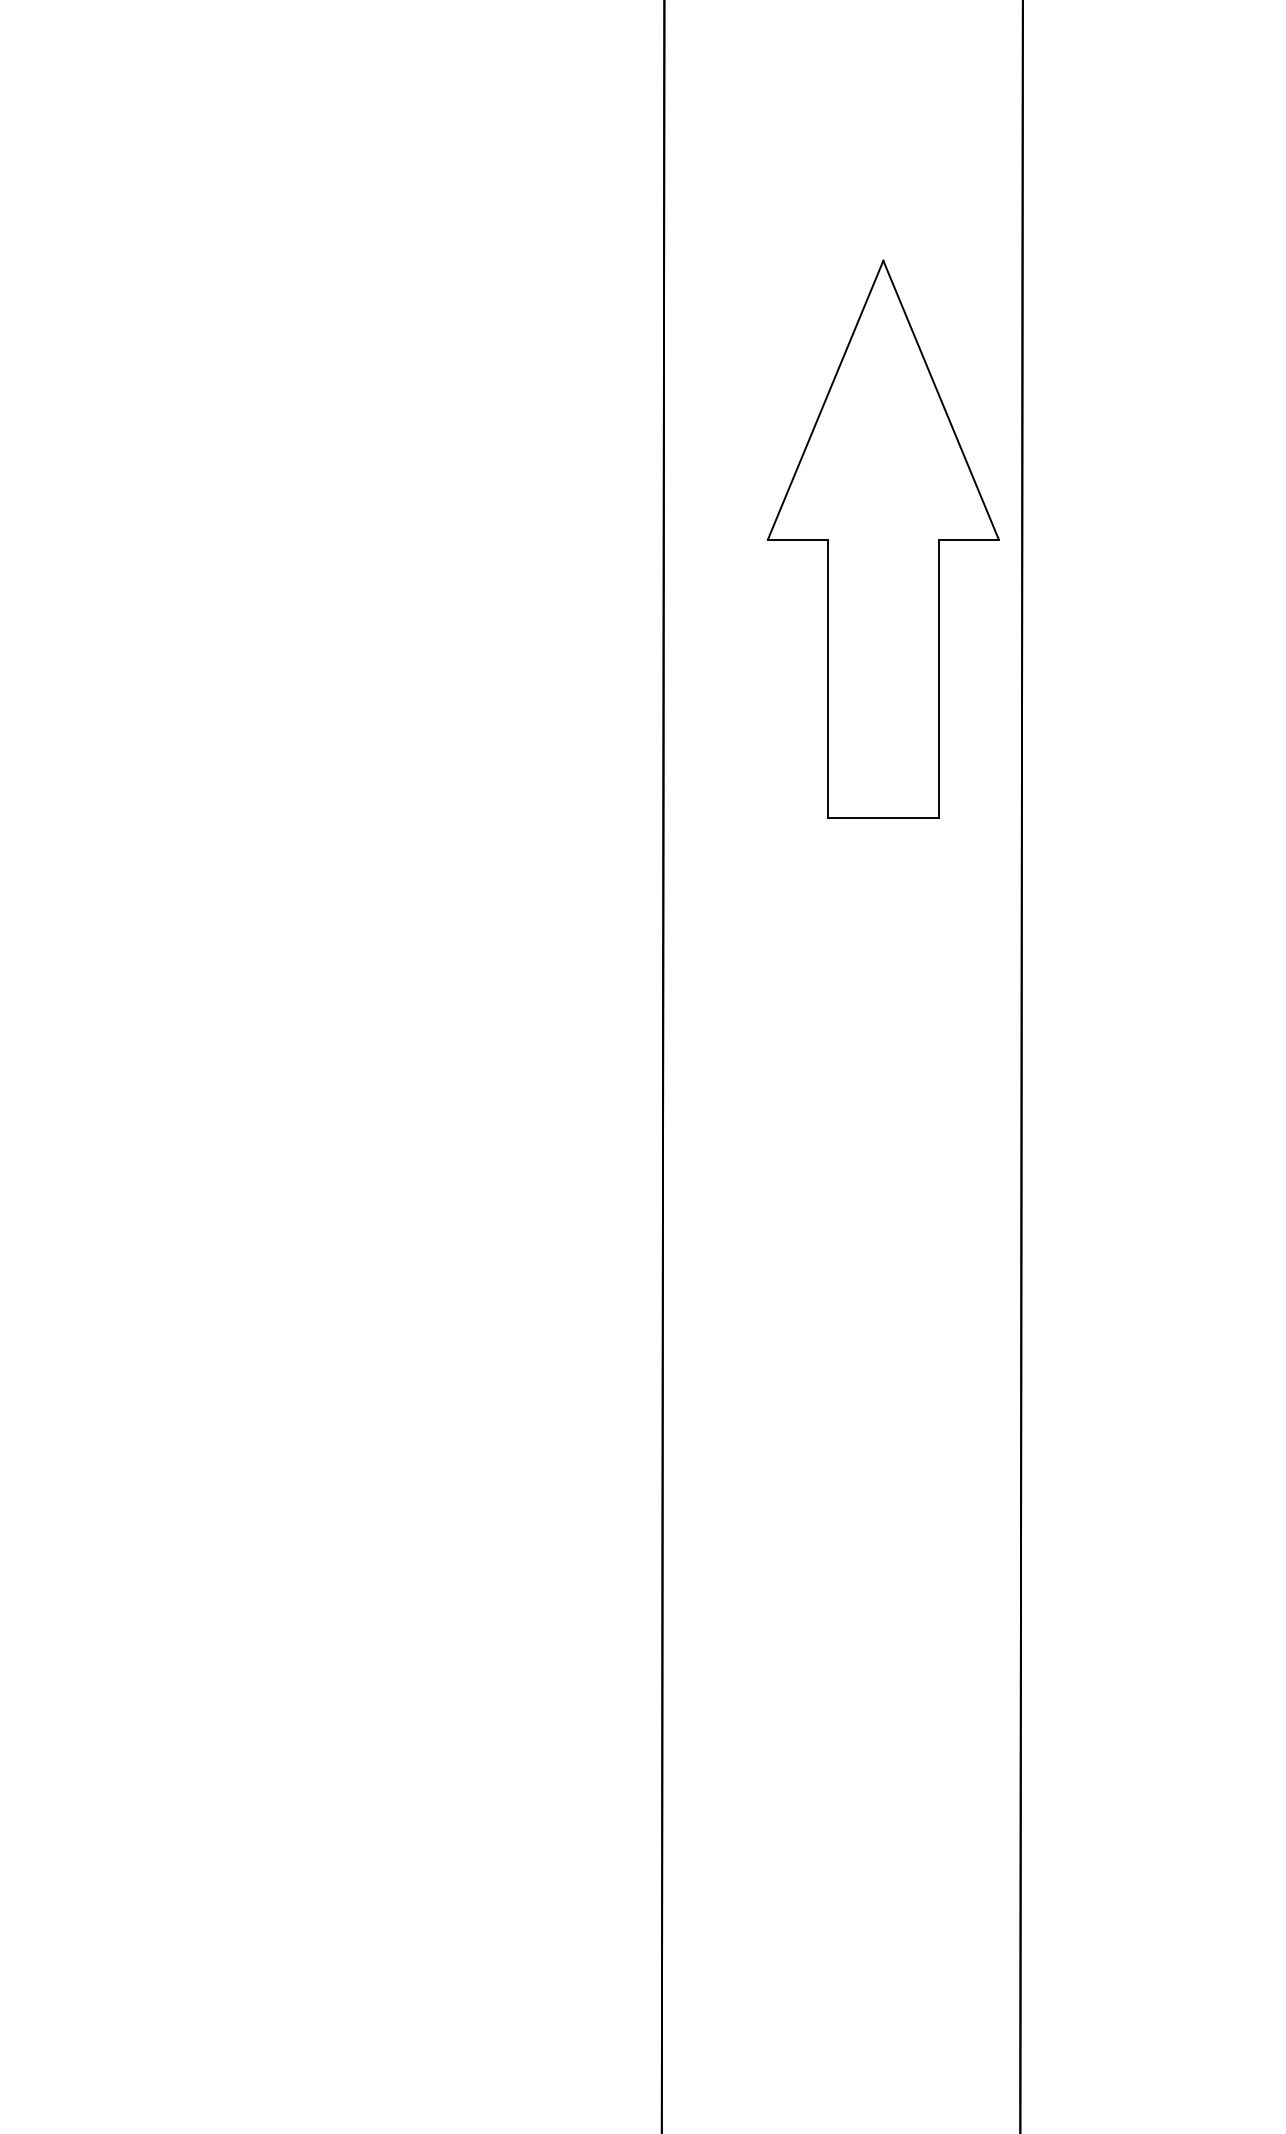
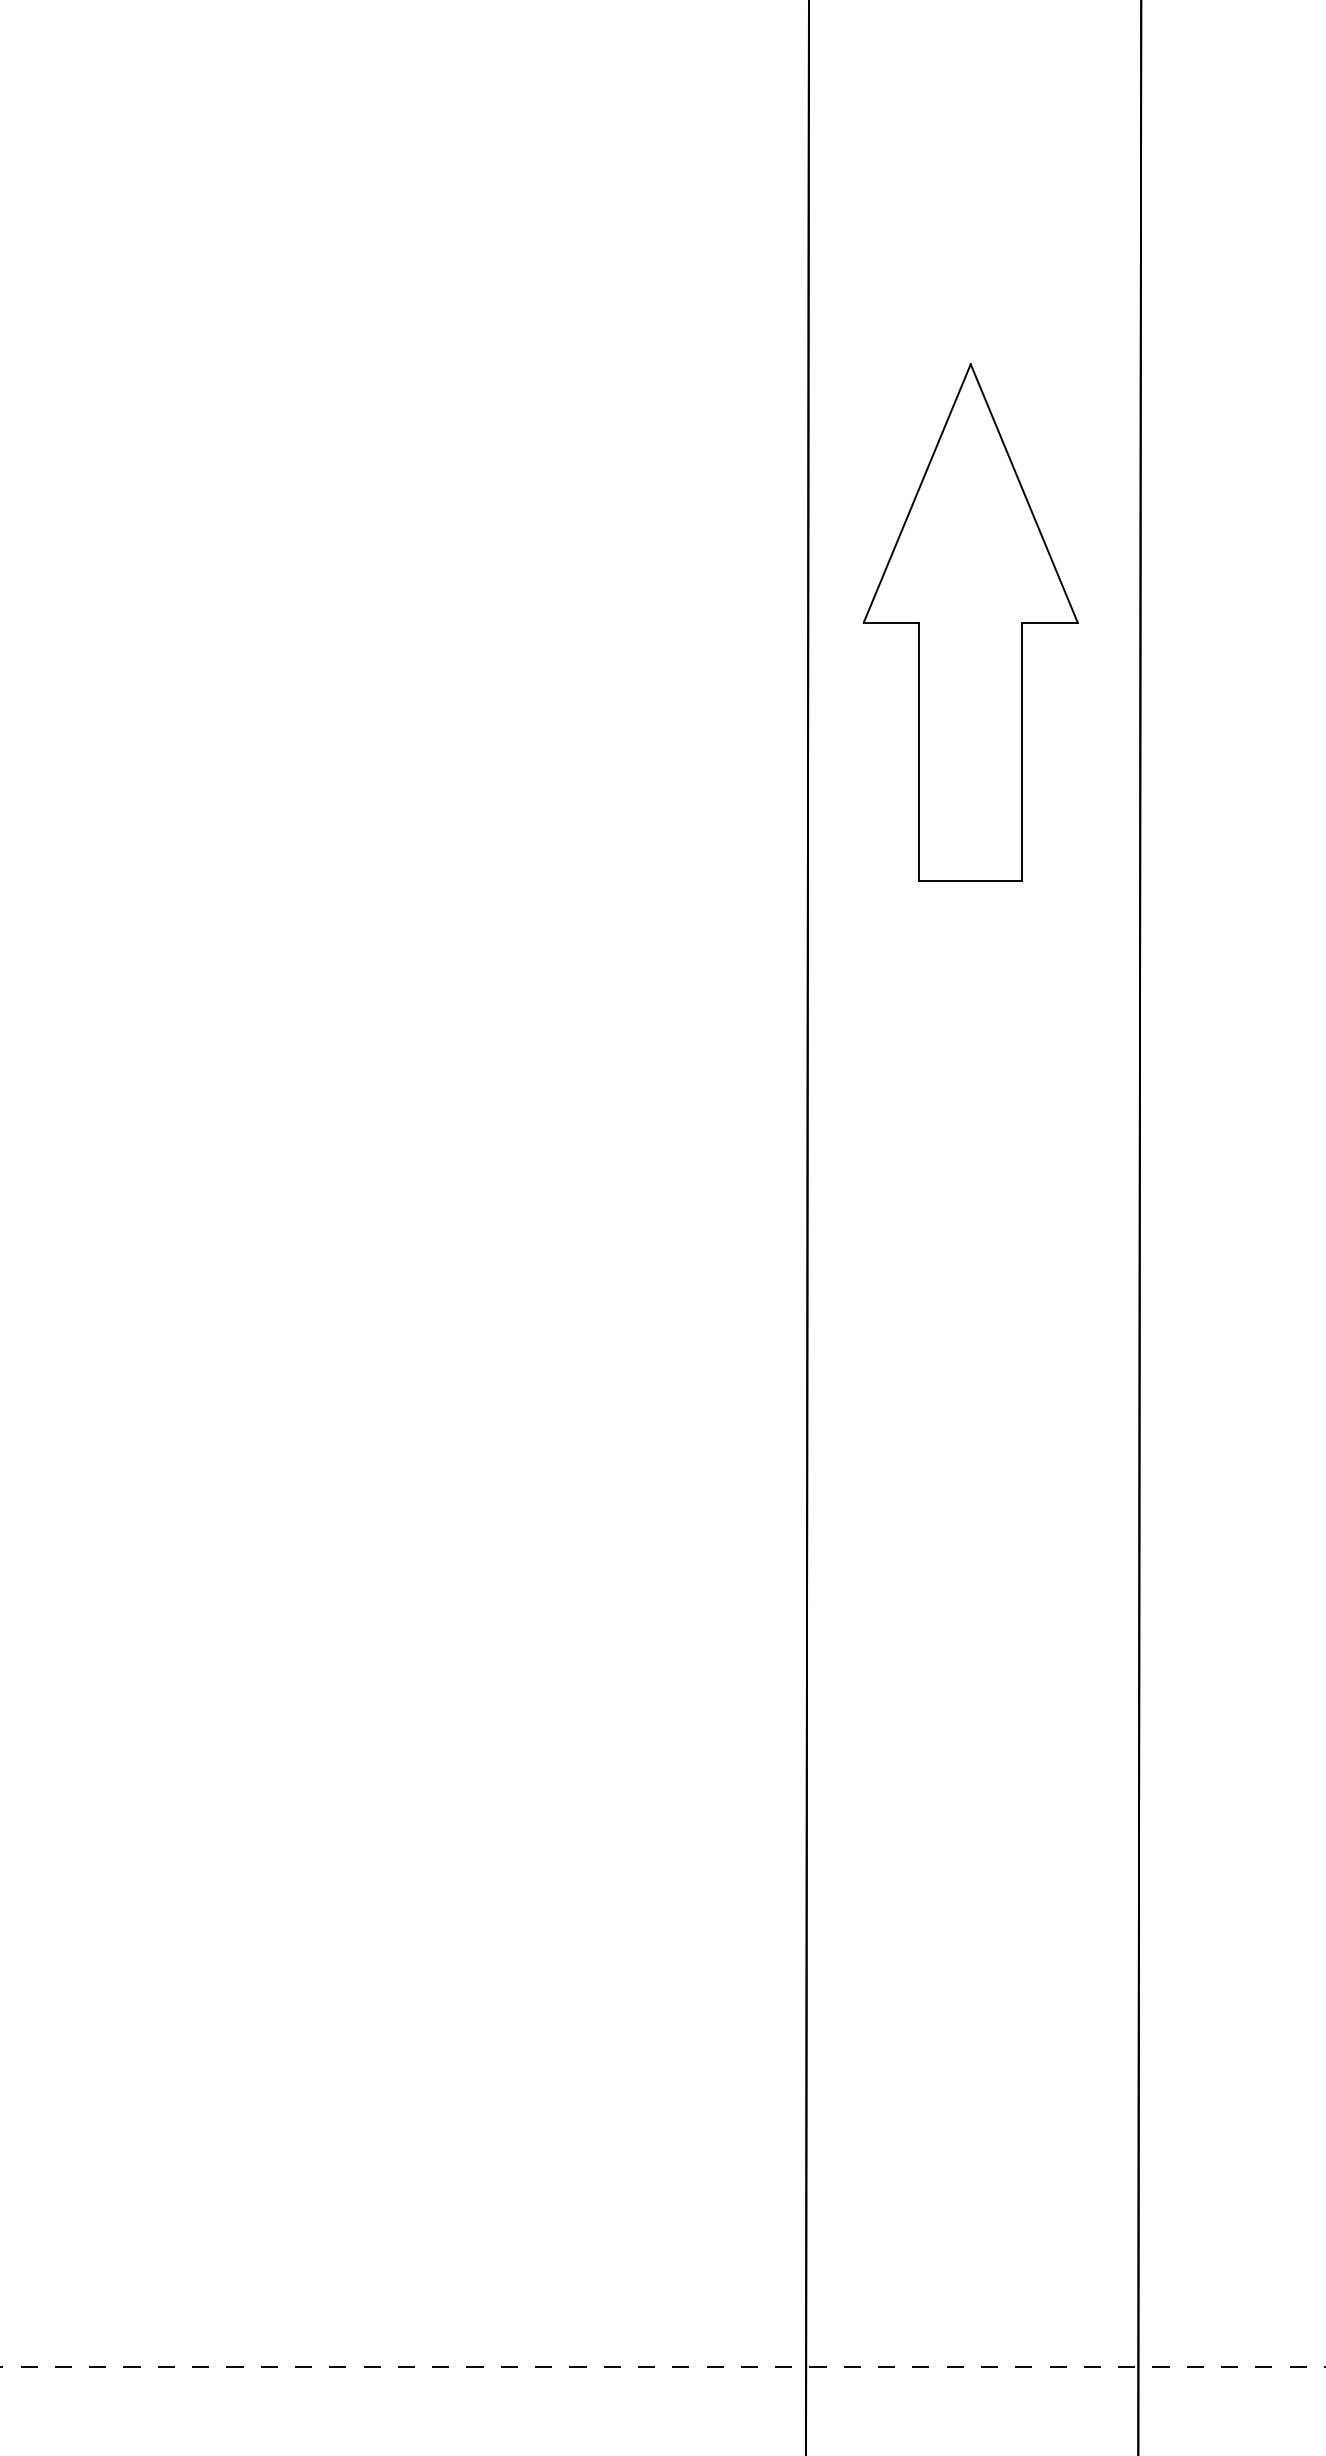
part: (883, 539) -> (970, 622), moved

